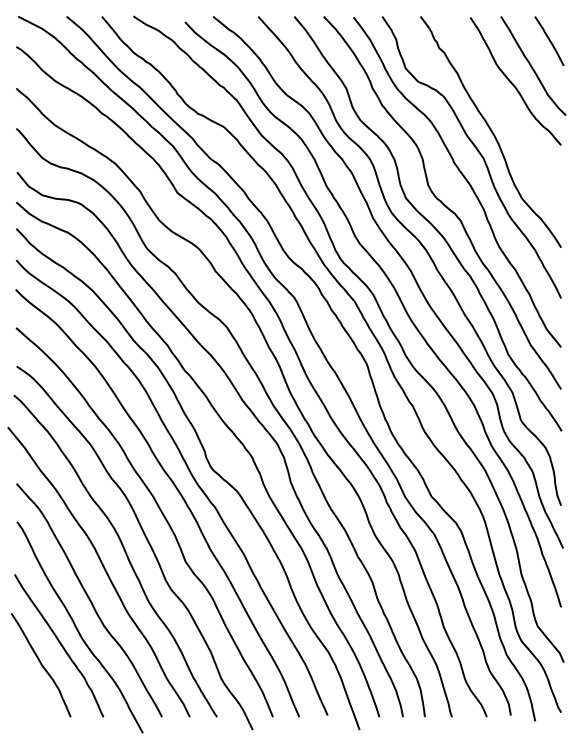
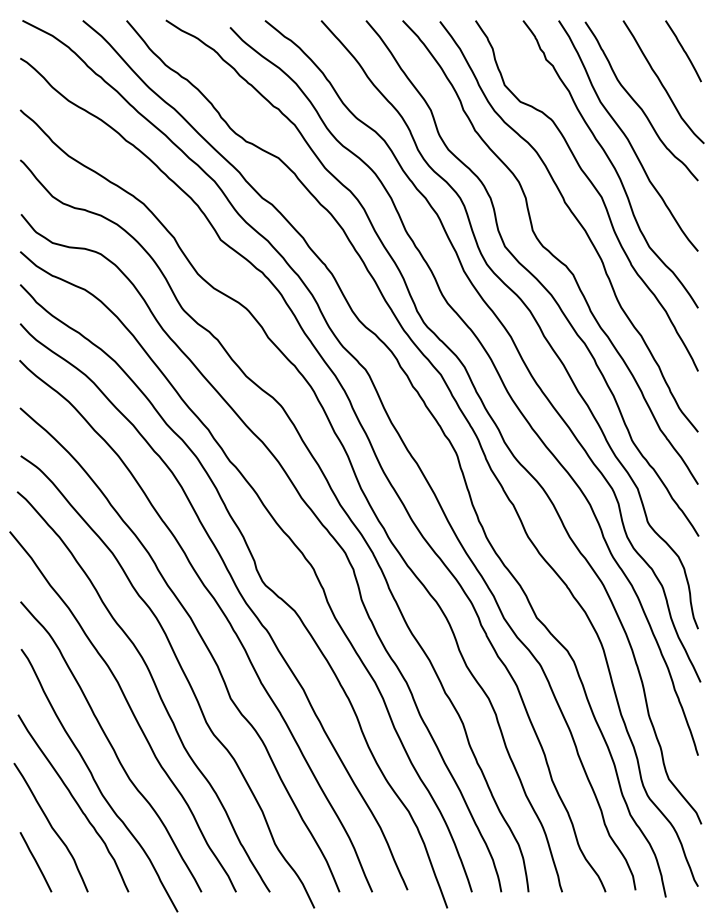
curve: (504, 109) -> (627, 136), added
line: (28, 692) -> (35, 861), added

